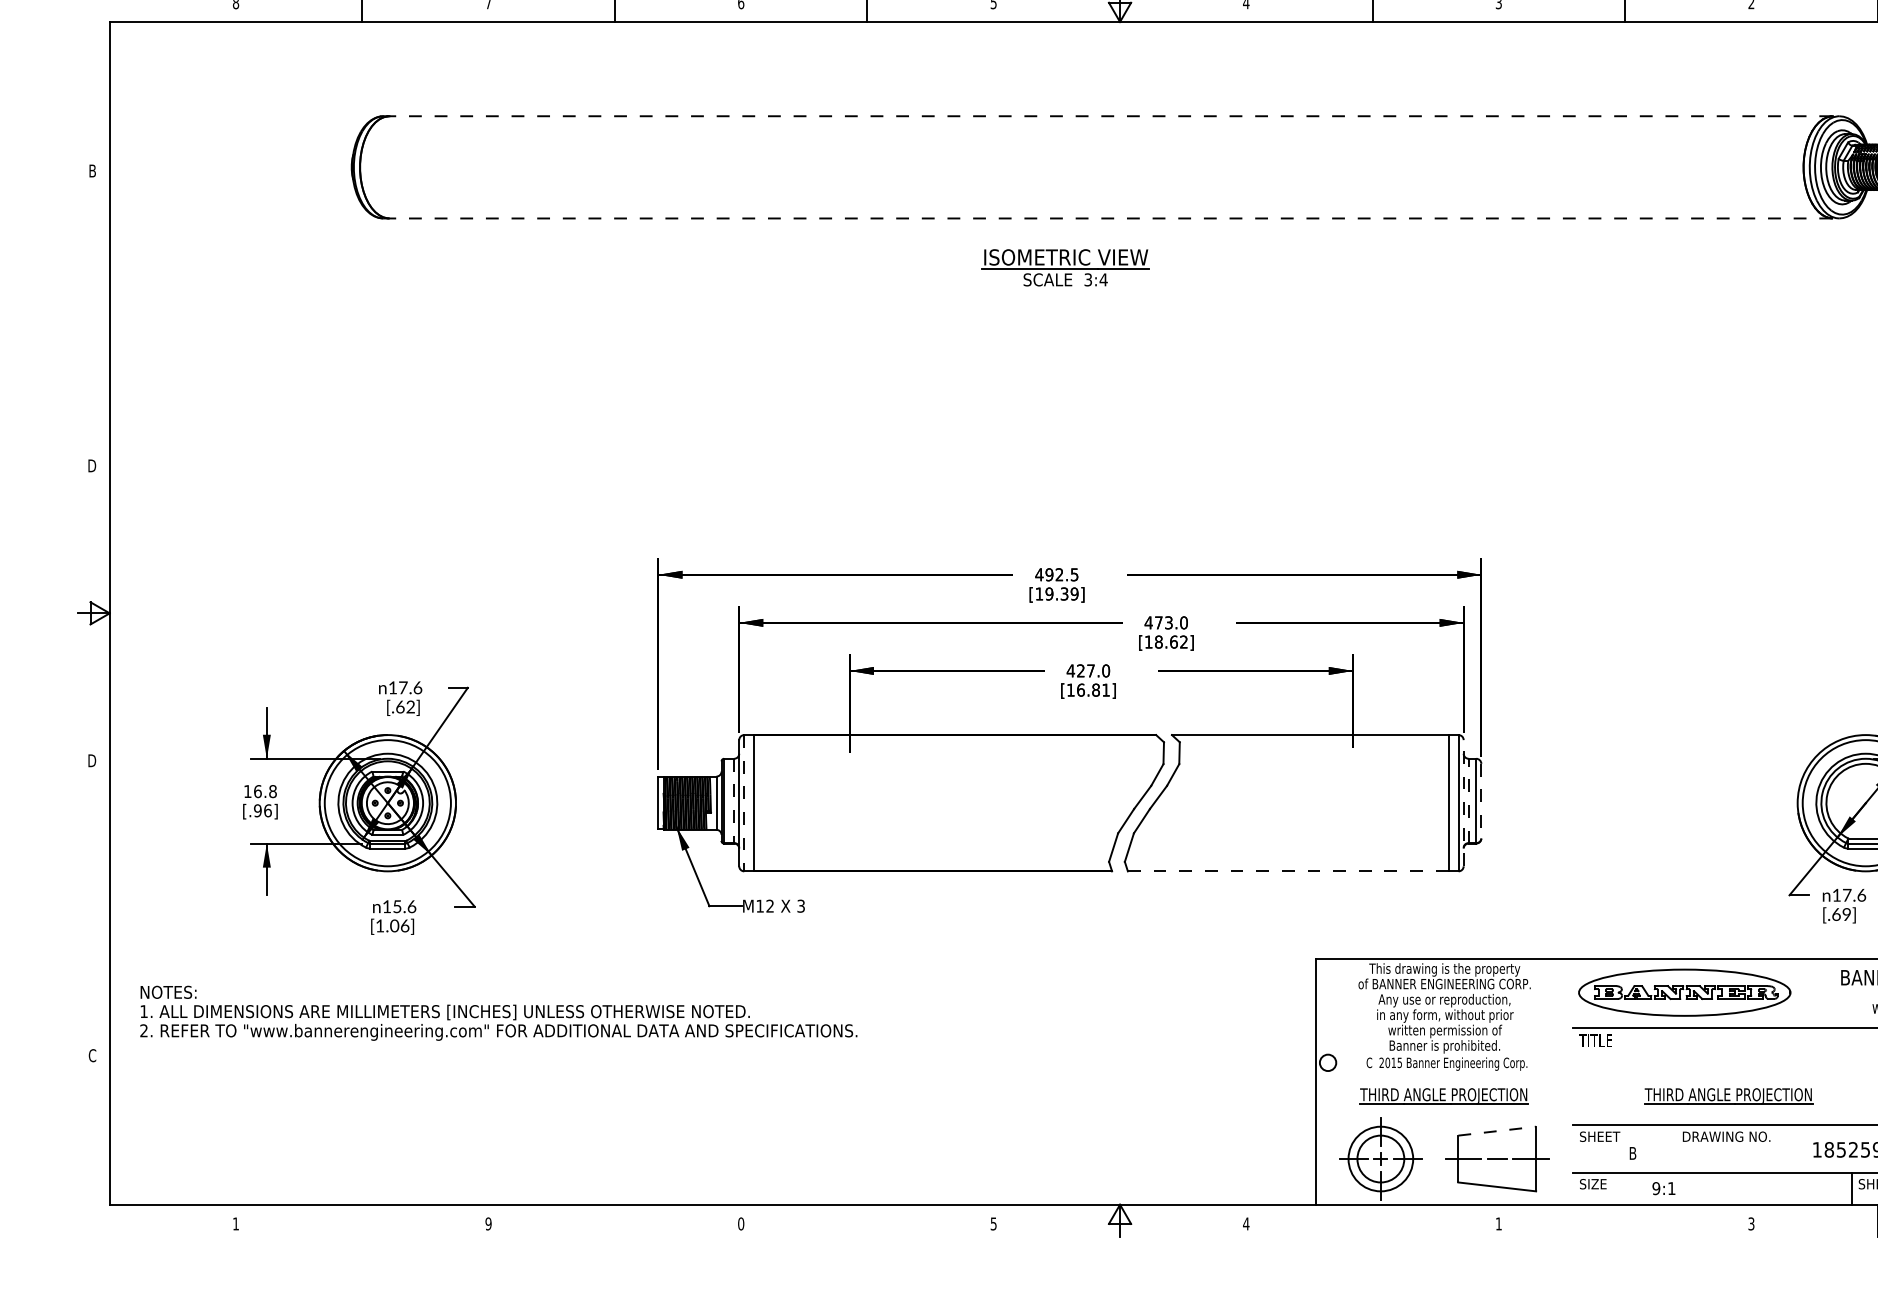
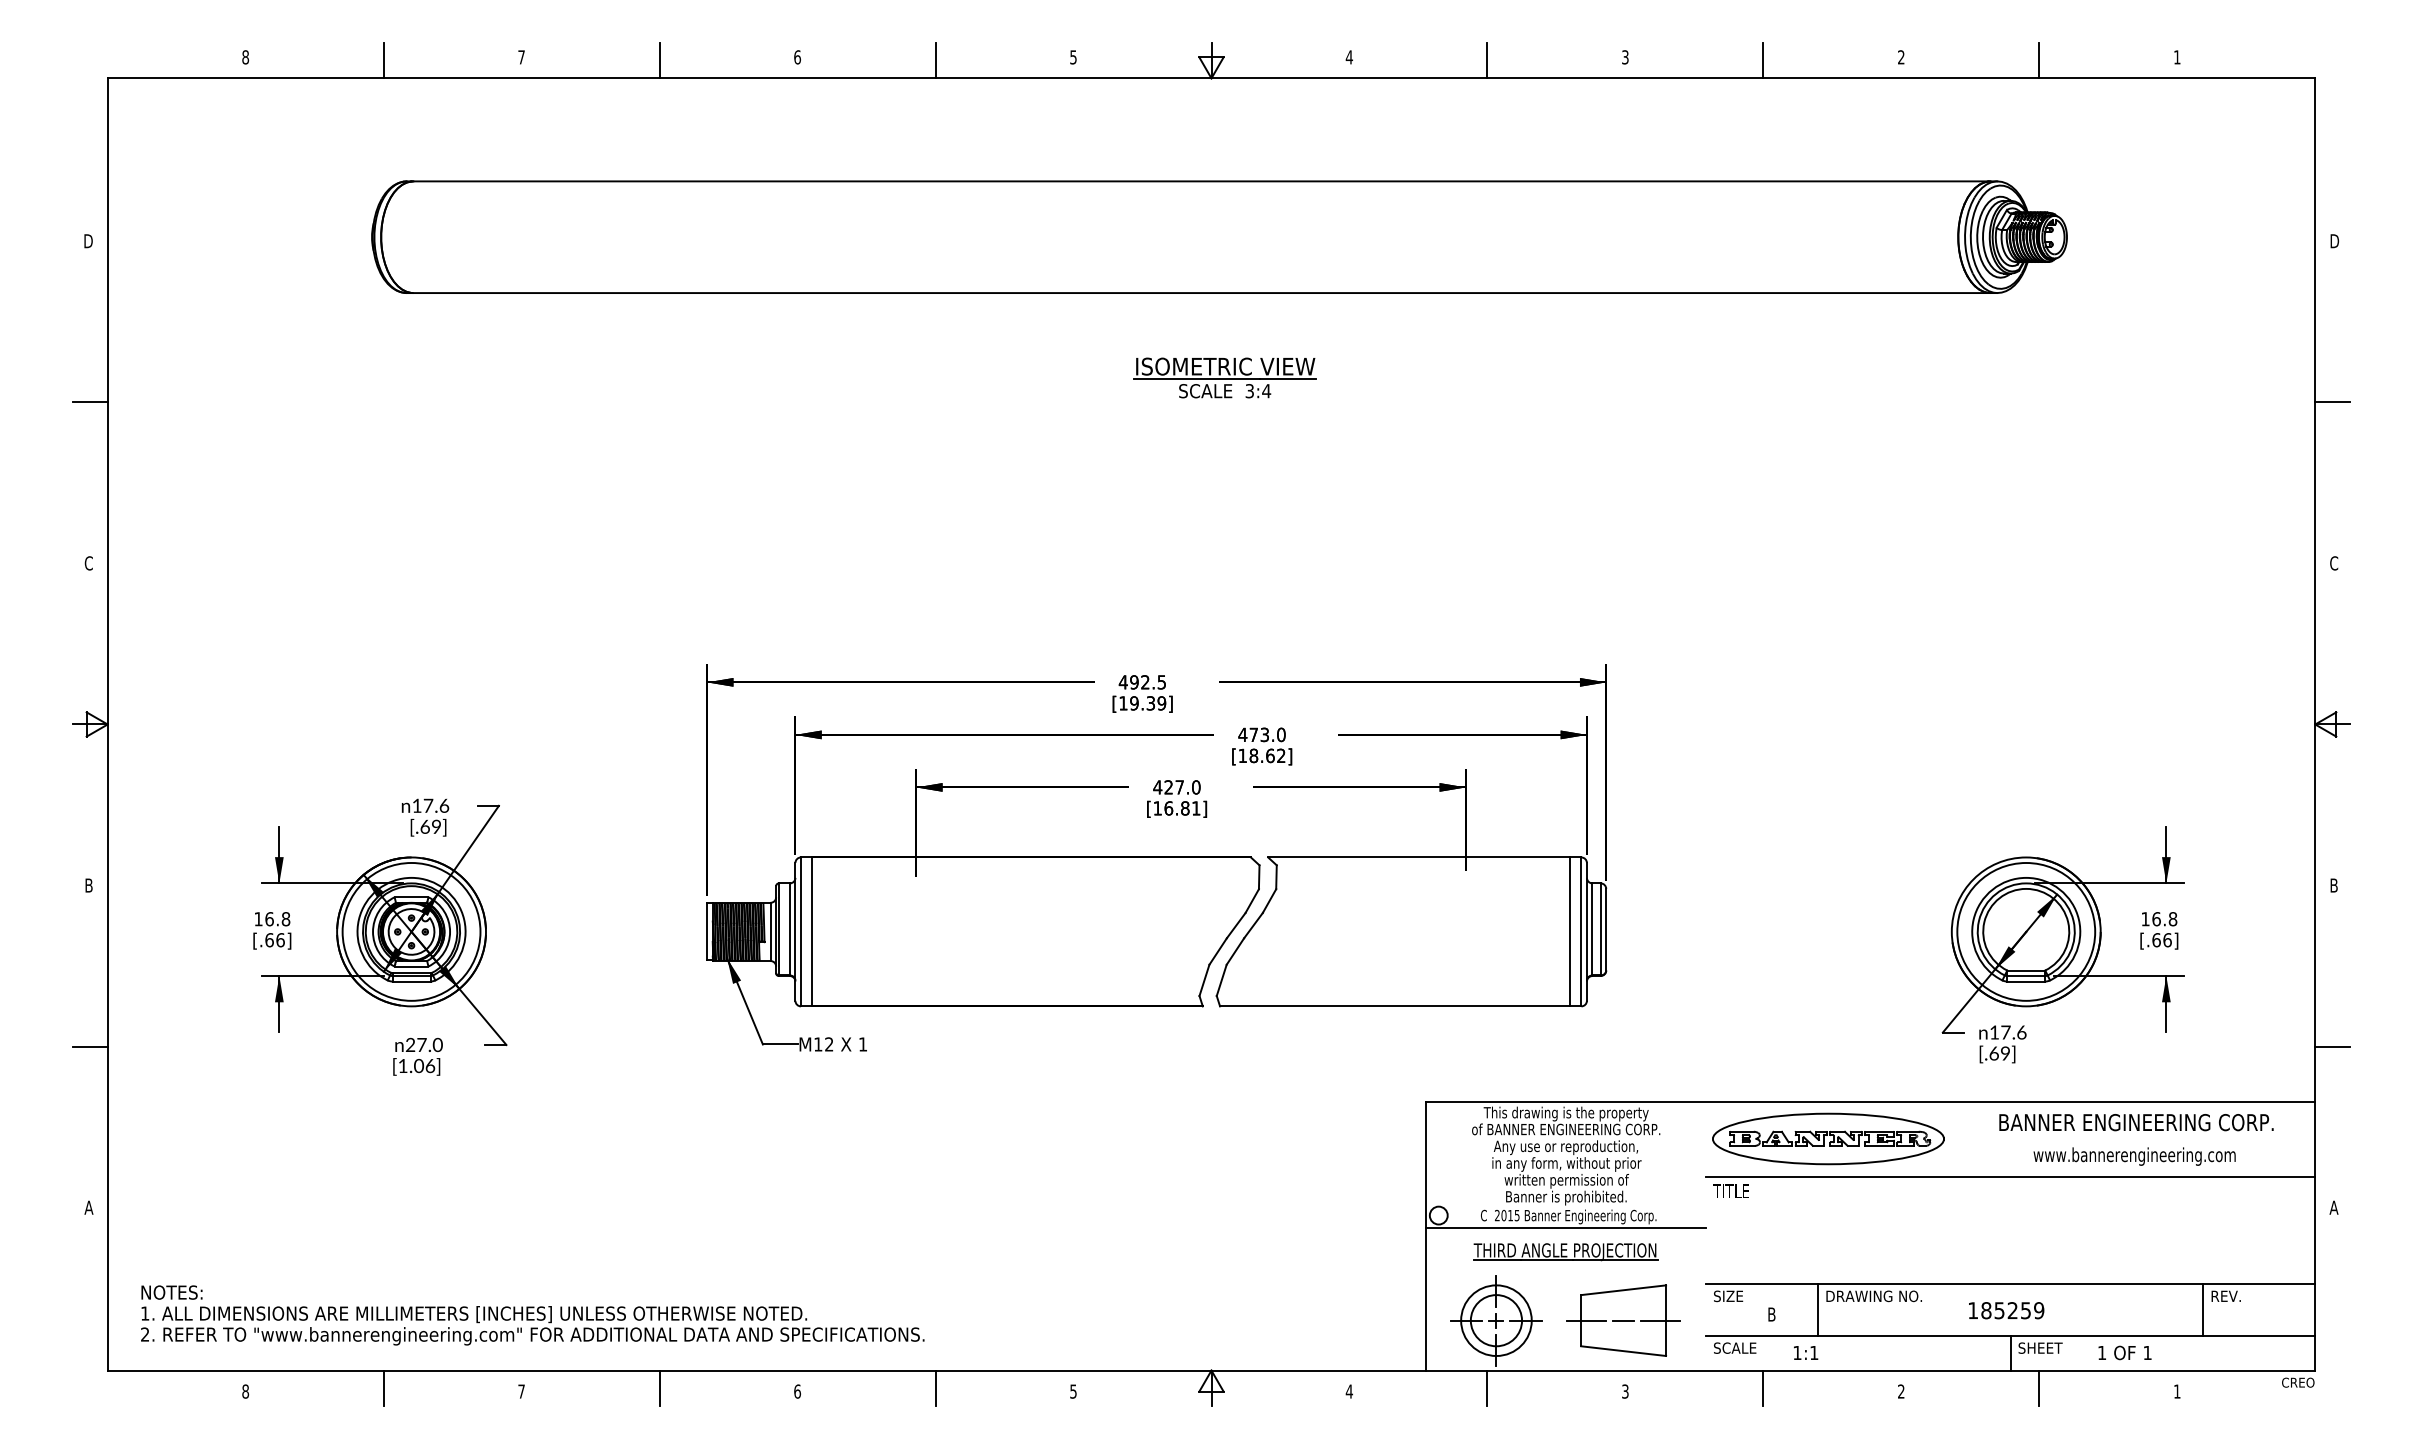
line: (1111, 116) -> (1202, 181), dashed -> solid
text: (92, 171) -> (88, 241), B -> D
line: (1111, 218) -> (1202, 293), dashed -> solid
part: (1065, 267) -> (1224, 377), moved
line: (93, 318) -> (89, 402), added
text: (92, 465) -> (88, 563), D -> C
text: (410, 707) -> (436, 827), [.62] -> [.69]
text: (92, 760) -> (88, 885), D -> B
line: (1468, 800) -> (1592, 929), dashed -> solid
line: (1481, 800) -> (1606, 929), dashed -> solid
line: (733, 801) -> (789, 930), dashed -> solid
line: (1463, 802) -> (1586, 931), dashed -> solid
line: (743, 803) -> (800, 932), dashed -> solid
text: (257, 811) -> (269, 940), [.96] -> [.66]
line: (1287, 871) -> (1394, 1006), dashed -> solid
text: (398, 906) -> (423, 1044), 15.6 -> 27.0
text: (801, 906) -> (863, 1044), 3 -> 1
line: (93, 908) -> (89, 1046), added
text: (498, 1013) -> (532, 1315), moved
text: (92, 1055) -> (88, 1207), C -> A
line: (1444, 1073) -> (1565, 1227), added
part: (1728, 1096) -> (1876, 1252), removed
line: (1497, 1131) -> (1623, 1290), dashed -> solid
text: (1605, 1135) -> (1741, 1295), SHEET -> SIZE
line: (1675, 1148) -> (1818, 1309), added
text: (1603, 1183) -> (1739, 1347), SIZE -> SCALE
text: (1656, 1188) -> (1797, 1352), 9:1 -> 1:1
line: (362, 1220) -> (383, 1387), added
line: (614, 1220) -> (659, 1387), added
line: (867, 1220) -> (935, 1387), added
line: (1372, 1220) -> (1487, 1387), added
line: (1625, 1220) -> (1763, 1387), added
text: (235, 1223) -> (245, 1391), 1 -> 8
text: (488, 1223) -> (521, 1391), 9 -> 7
text: (741, 1223) -> (797, 1391), 0 -> 6
text: (1498, 1223) -> (1625, 1391), 1 -> 3
text: (1751, 1223) -> (1901, 1391), 3 -> 2

